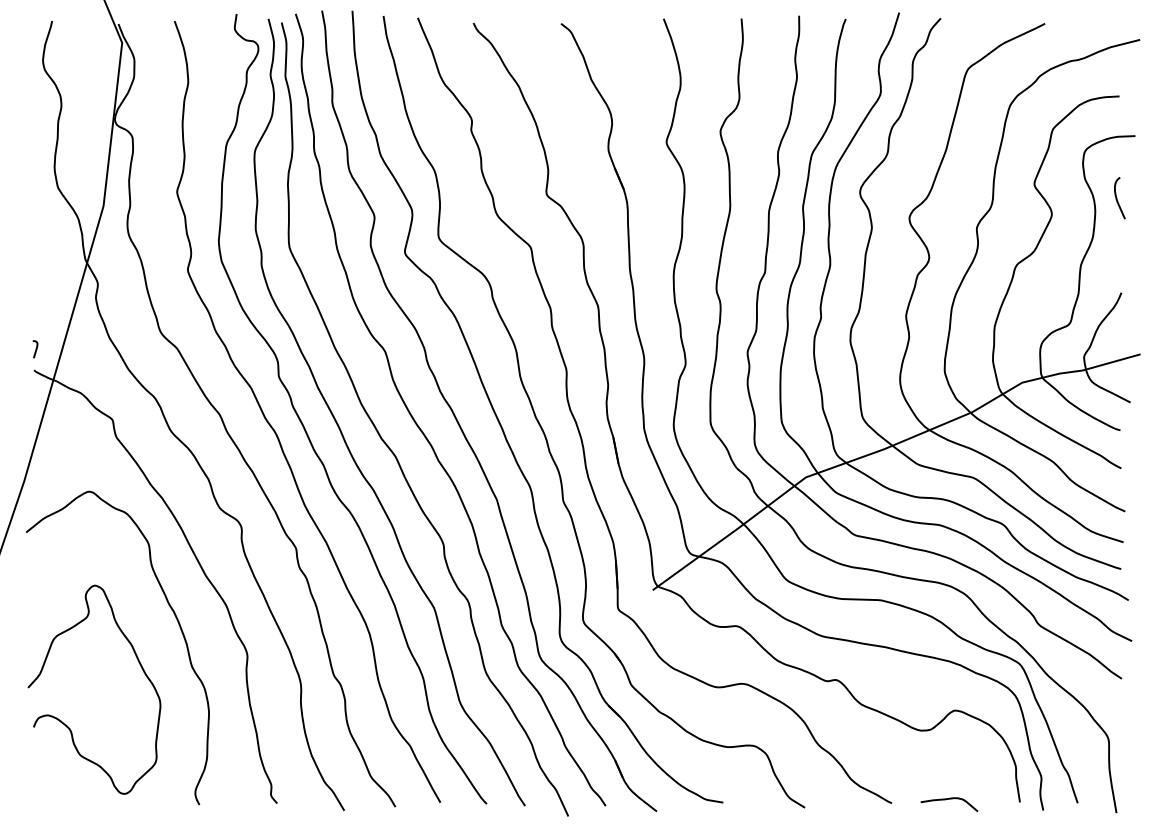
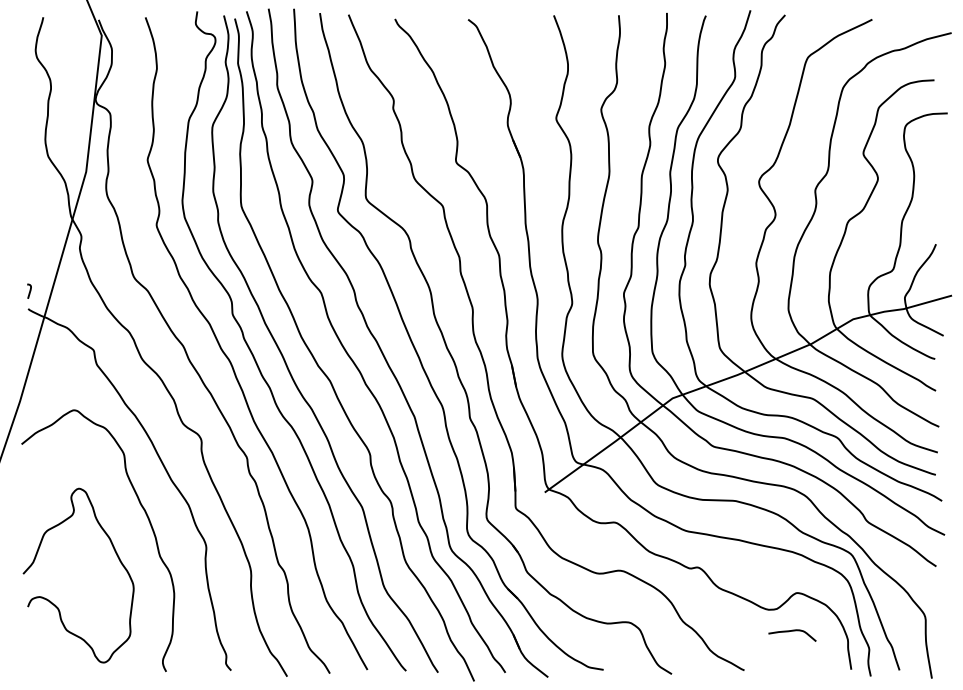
curve: (1117, 198) -> (932, 165), removed
curve: (949, 799) -> (792, 631), moved

